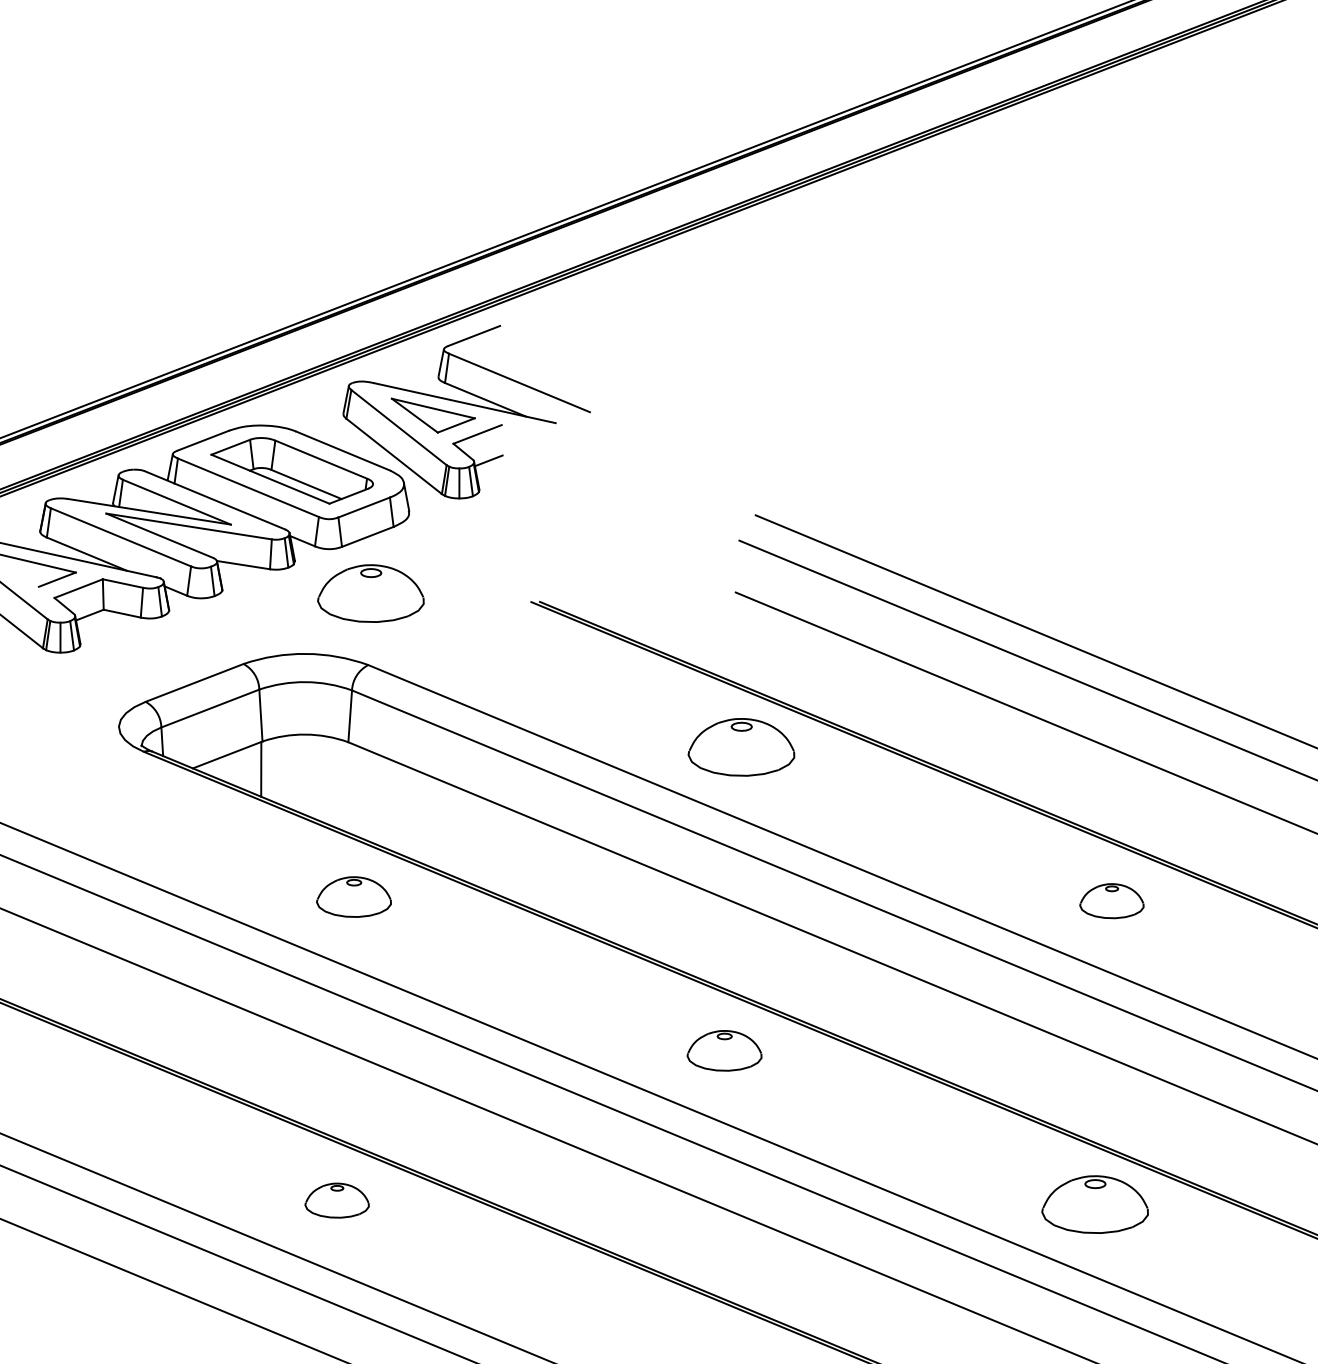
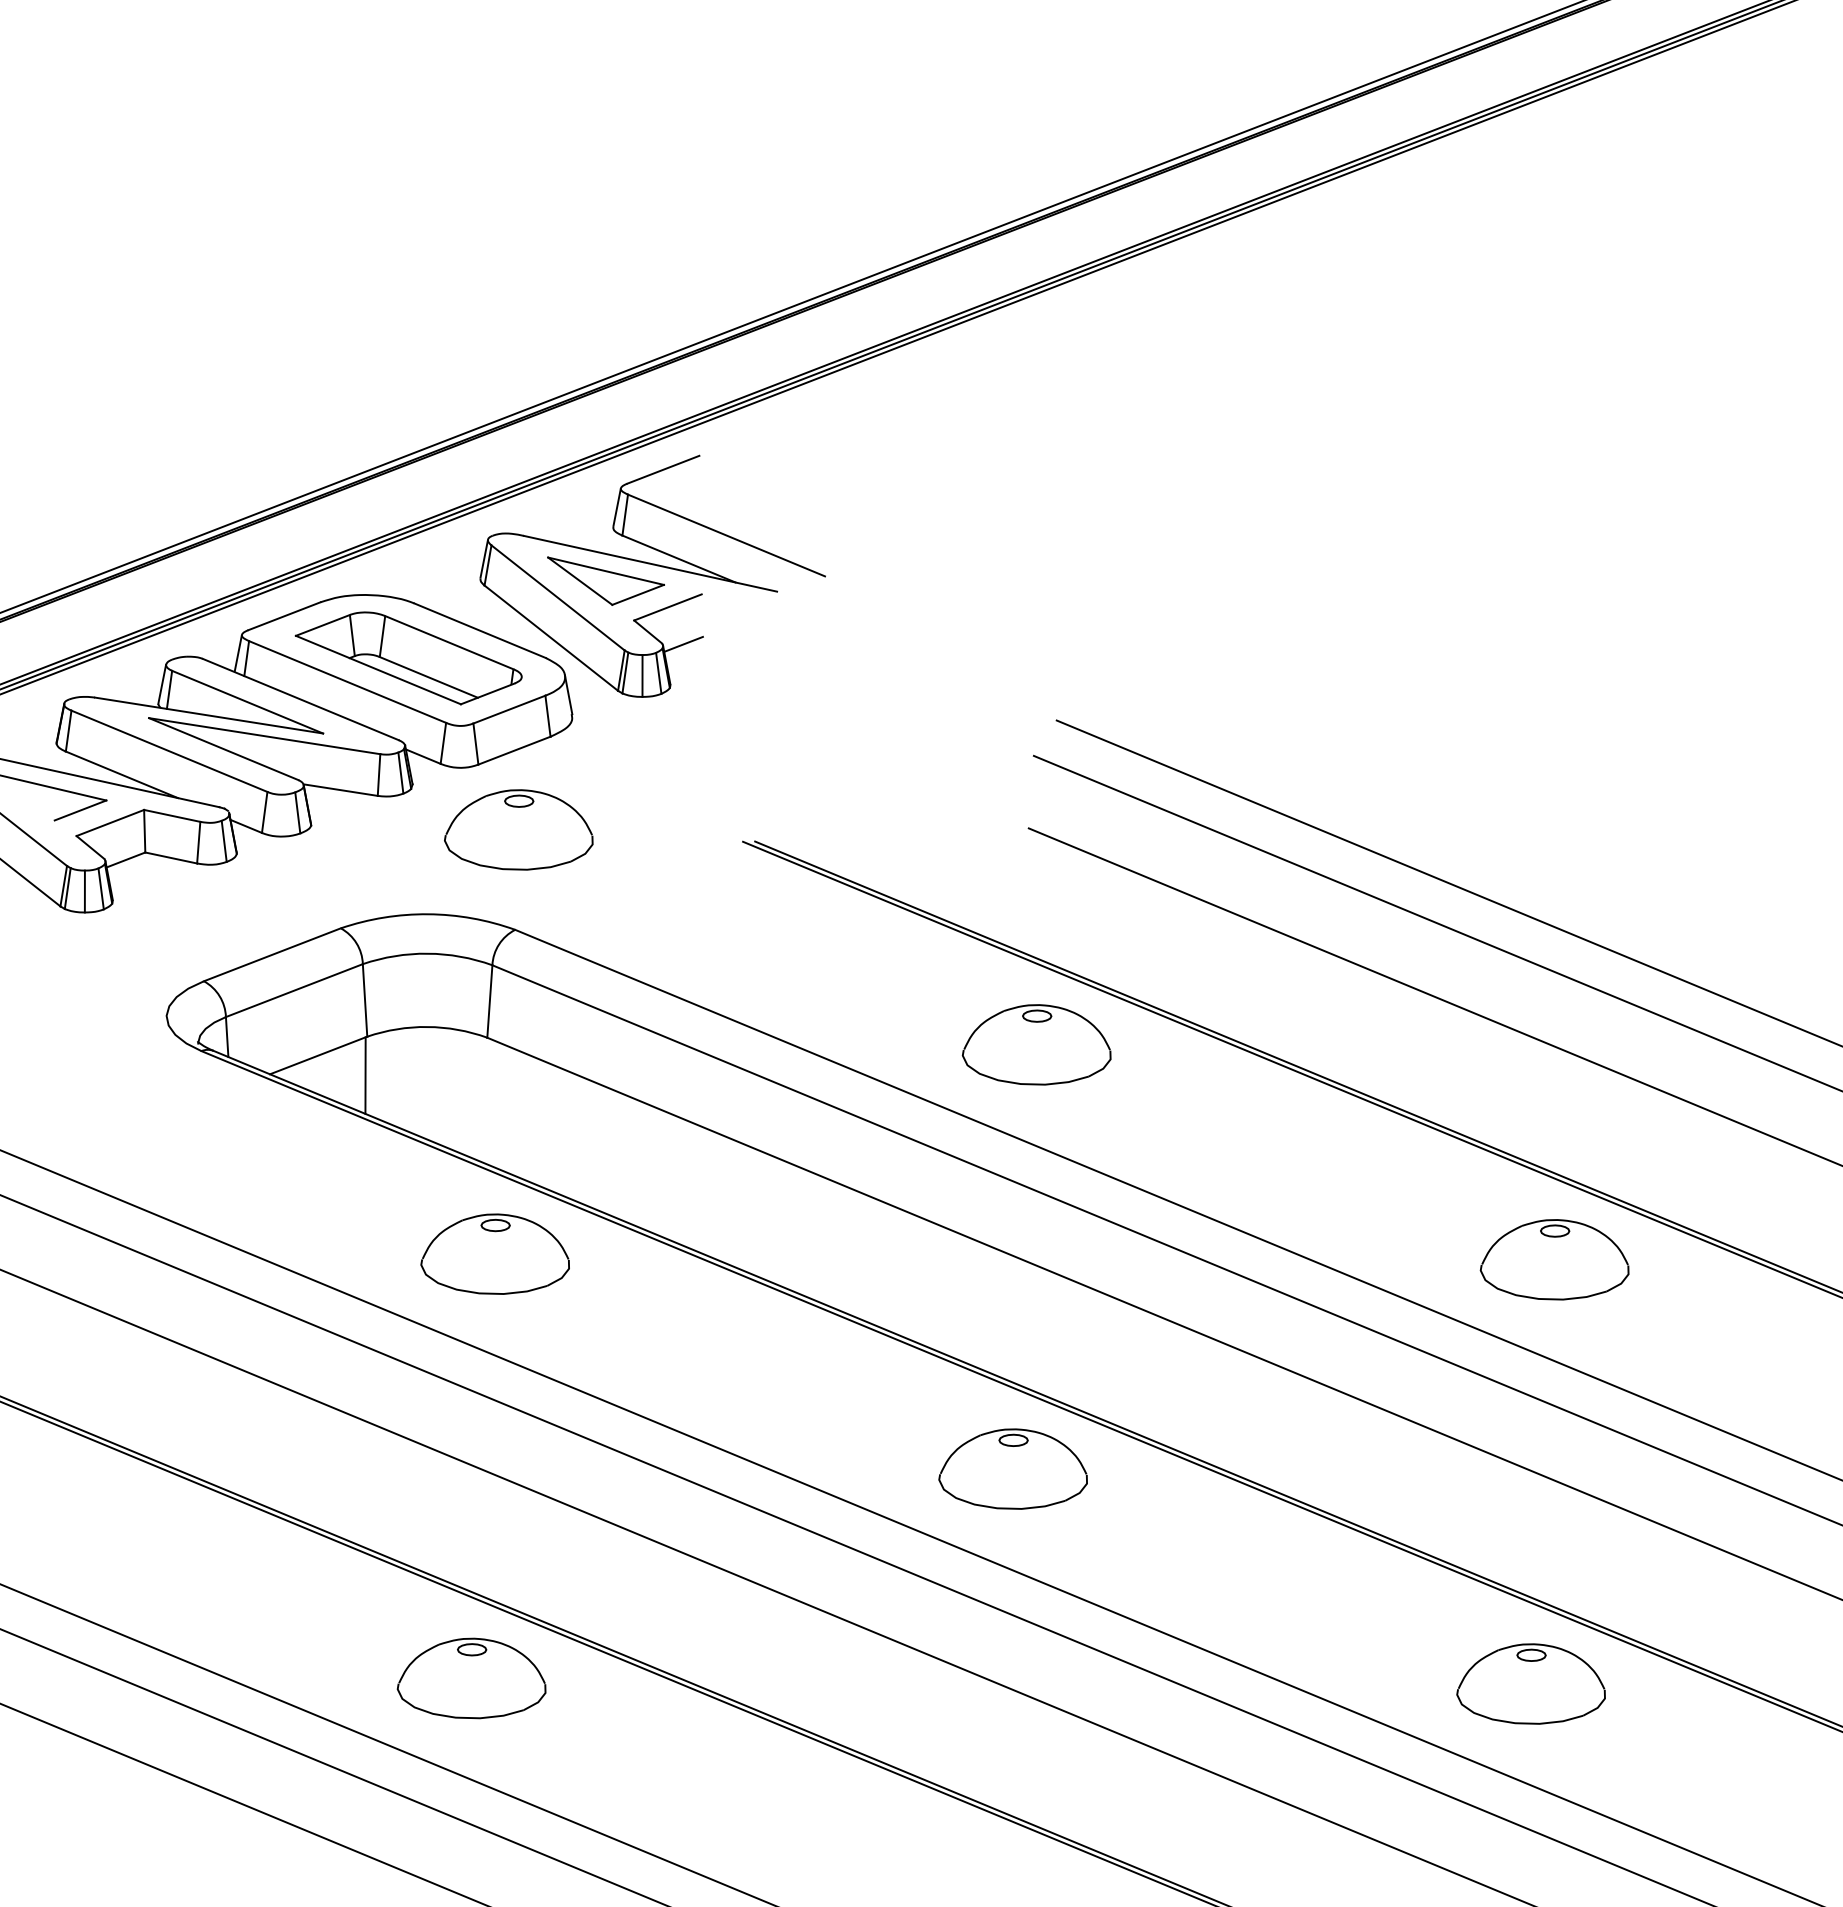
part: (353, 896) -> (494, 1253), size x1.43
part: (1111, 900) -> (1554, 1259), size x1.67
part: (724, 1050) -> (1012, 1468), size x1.43
part: (337, 1200) -> (471, 1678), size x1.67

